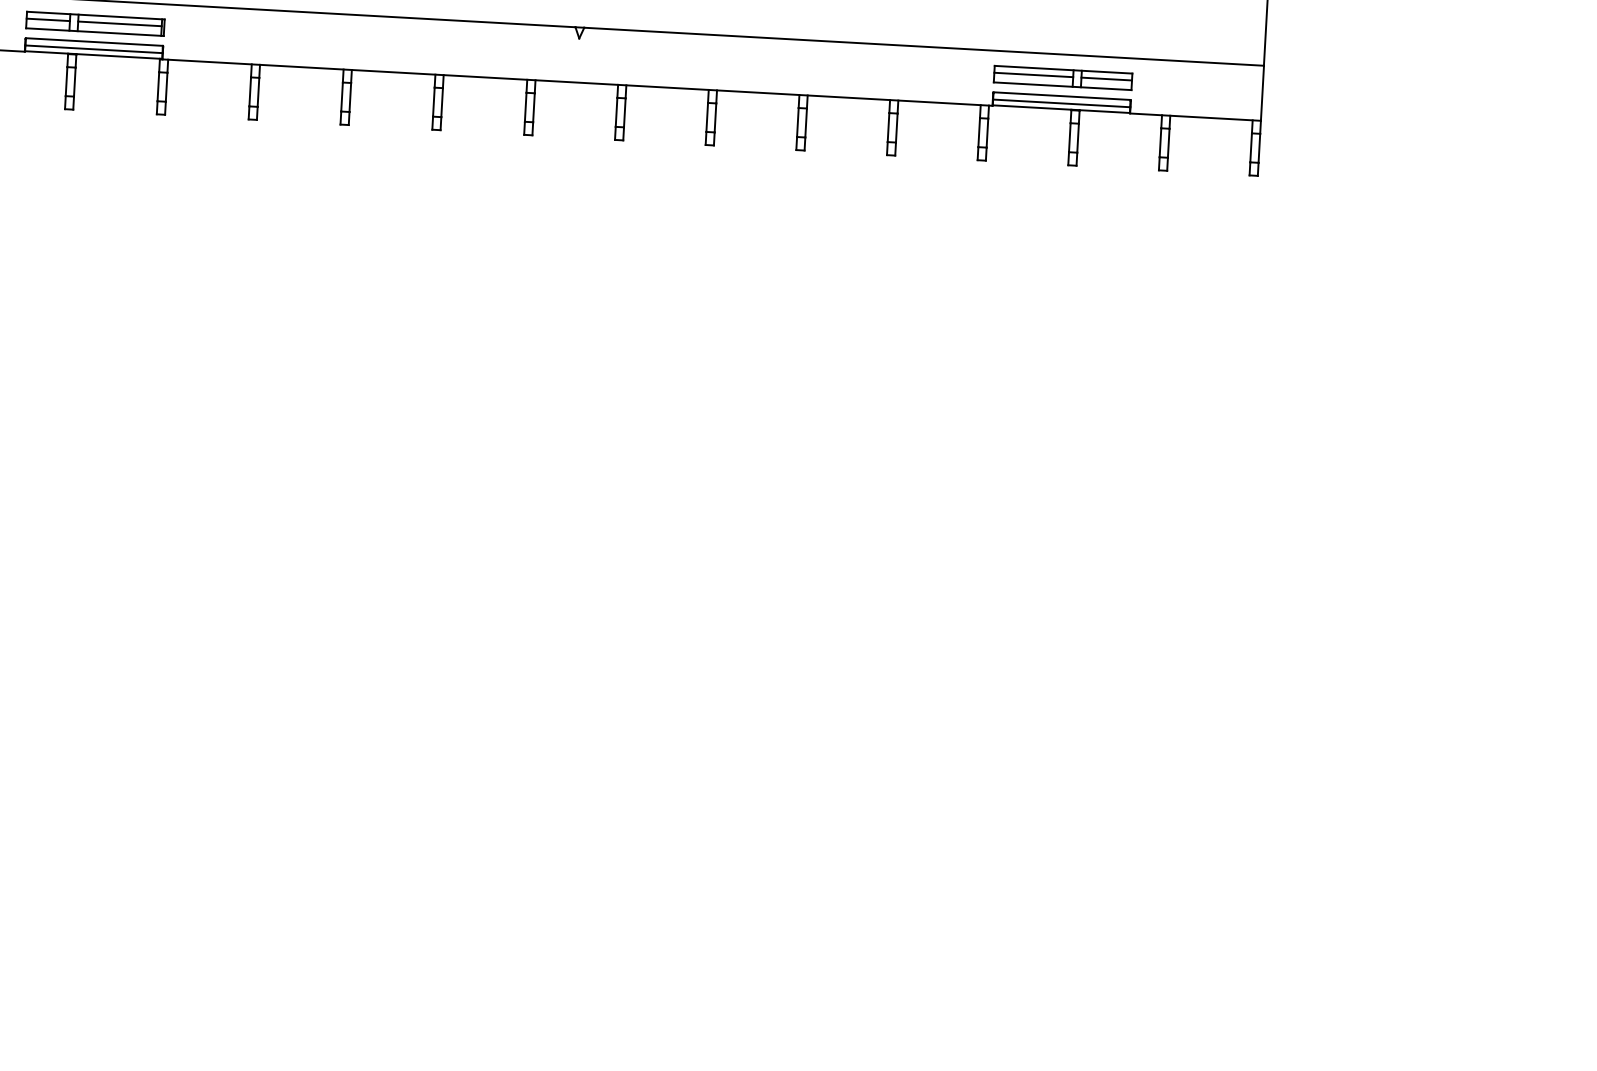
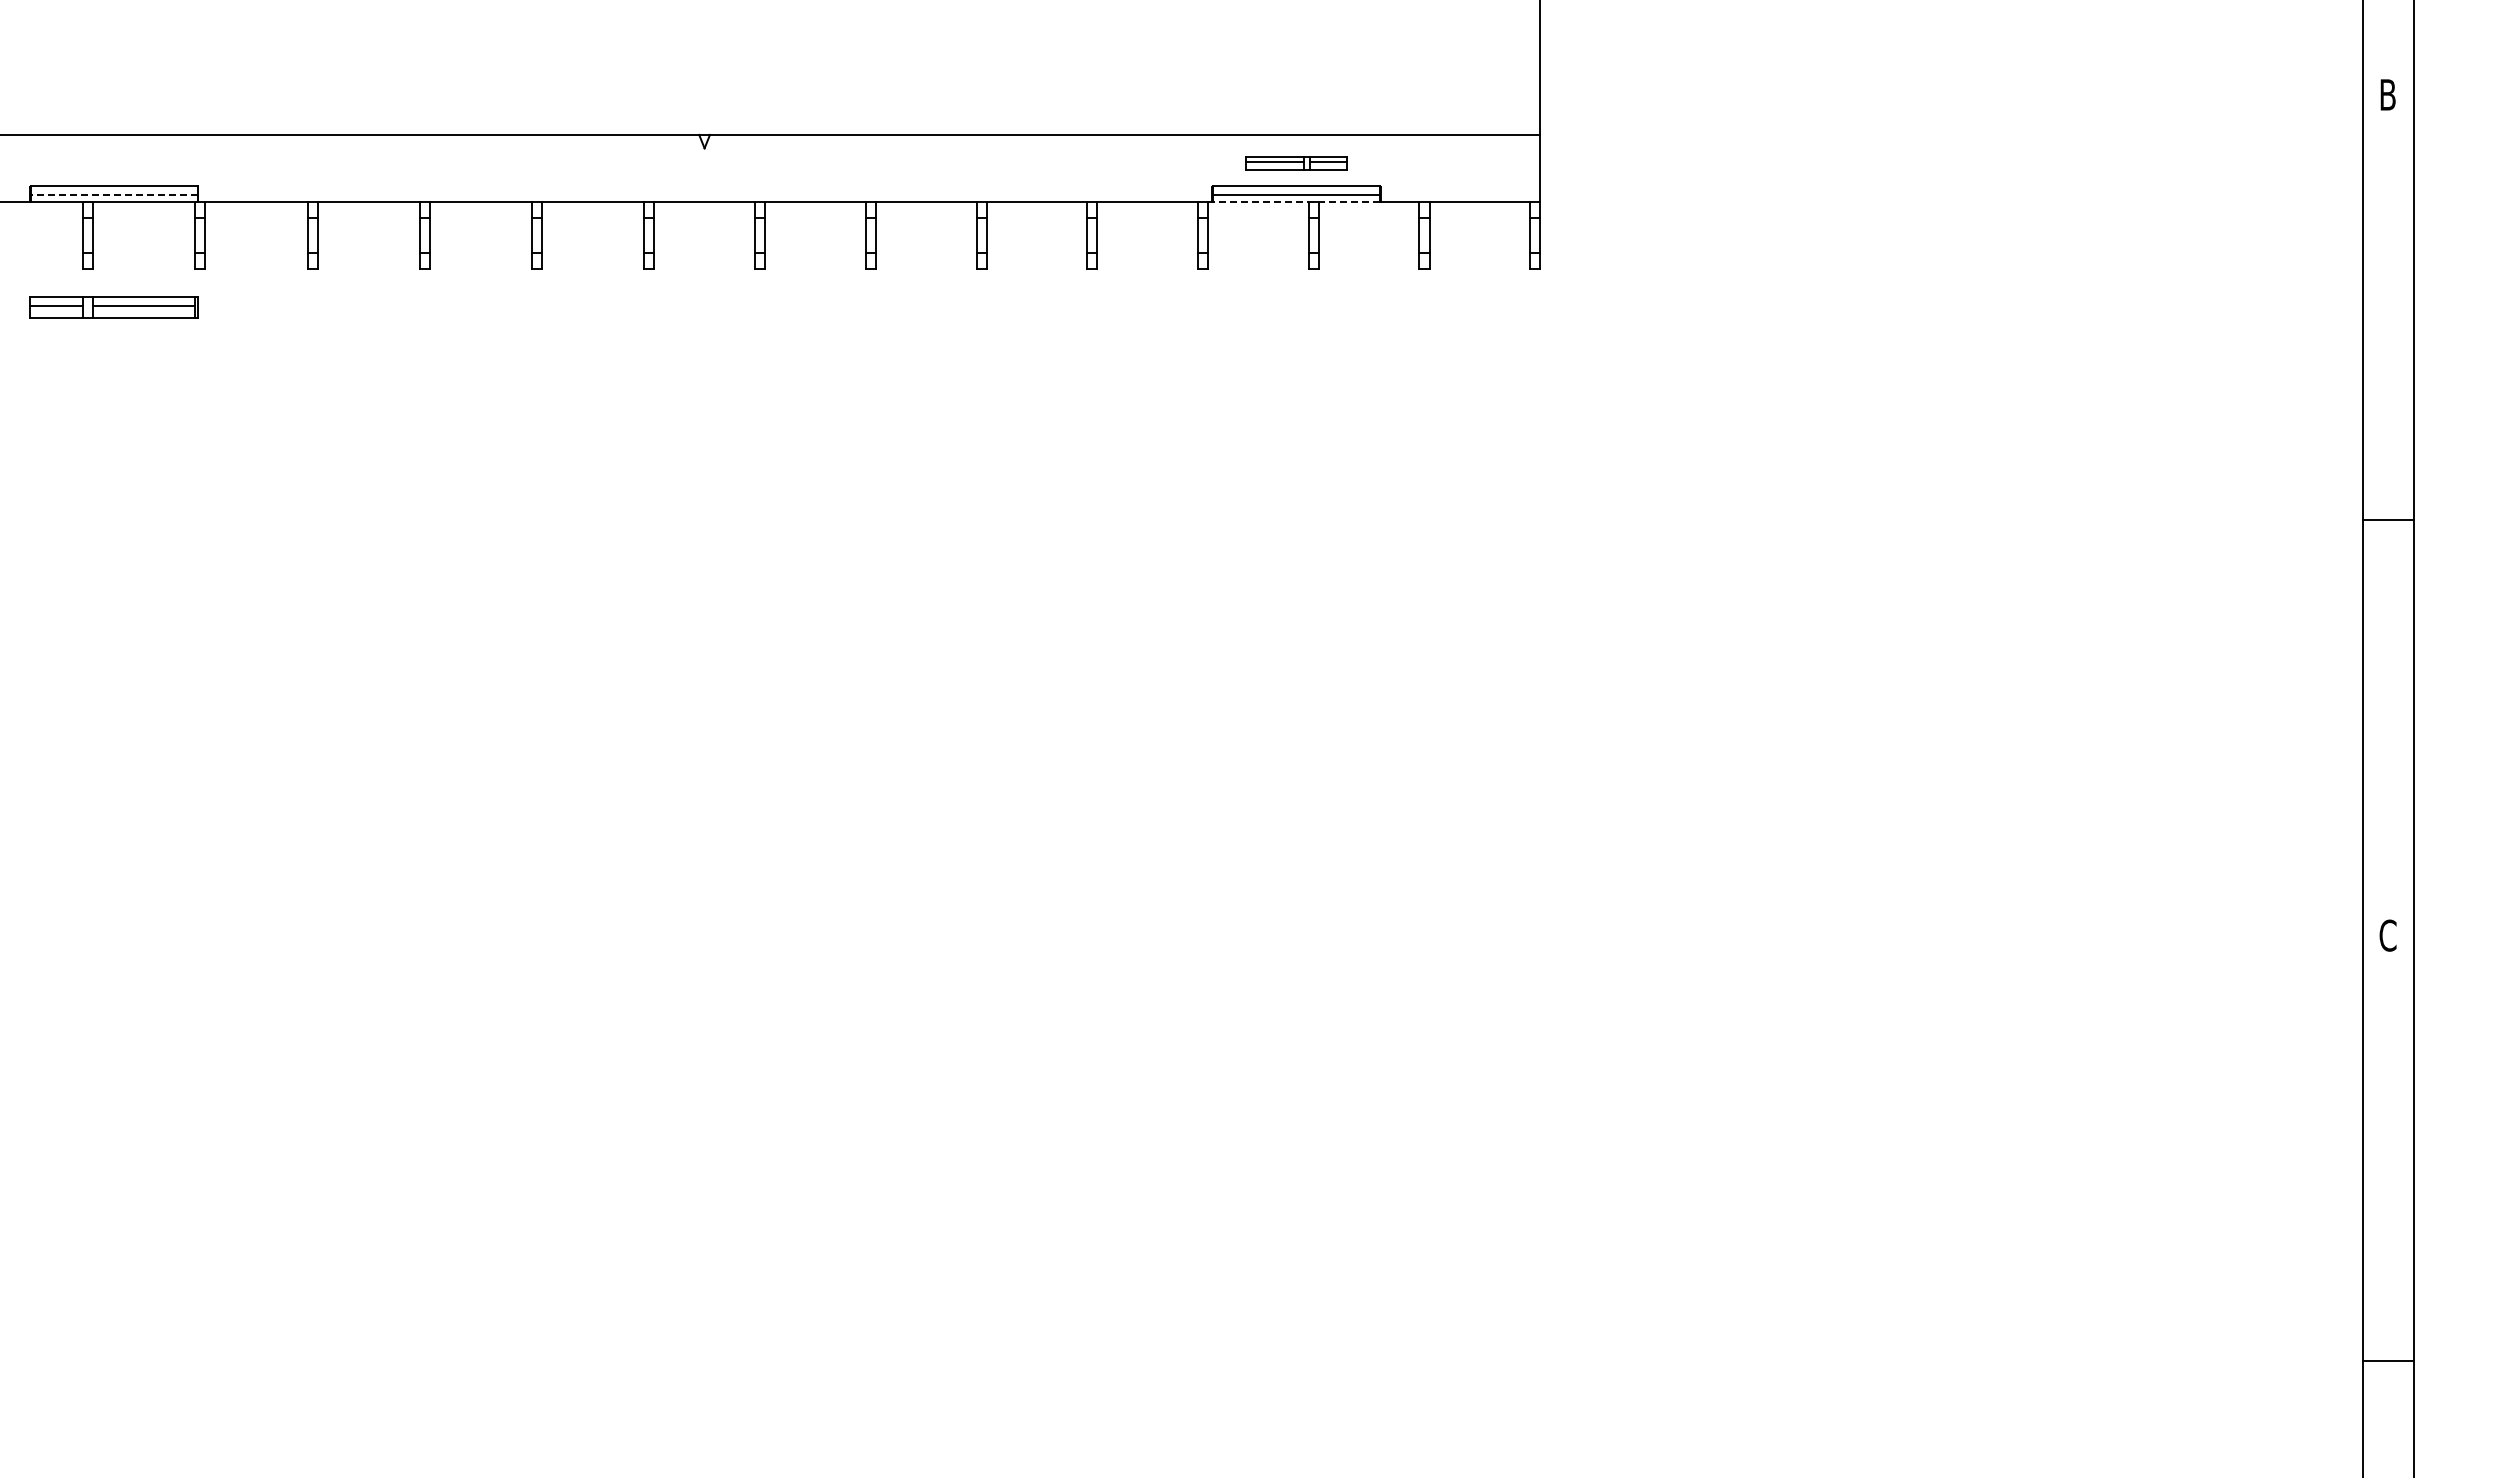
part: (94, 23) -> (113, 307), moved
line: (94, 49) -> (114, 194), solid -> dashed
part: (1063, 78) -> (1296, 163), size x0.6
line: (1061, 109) -> (1296, 201), solid -> dashed

